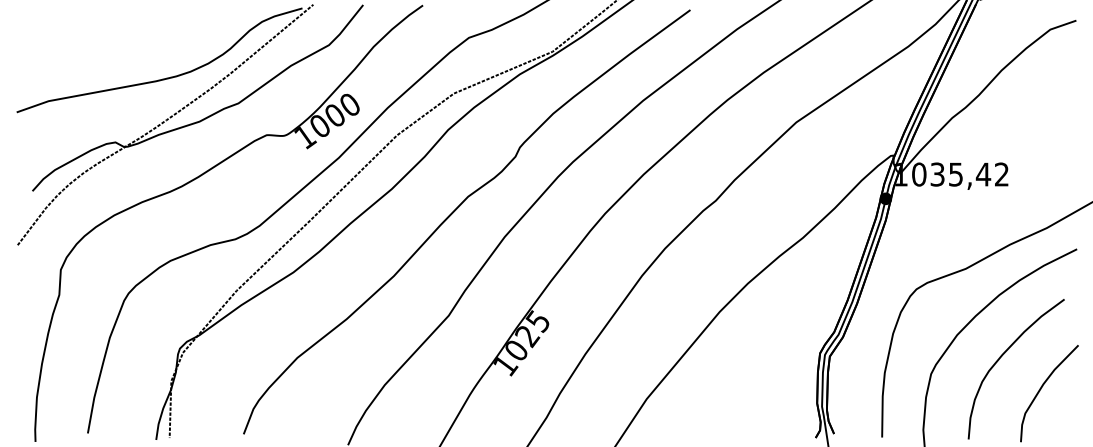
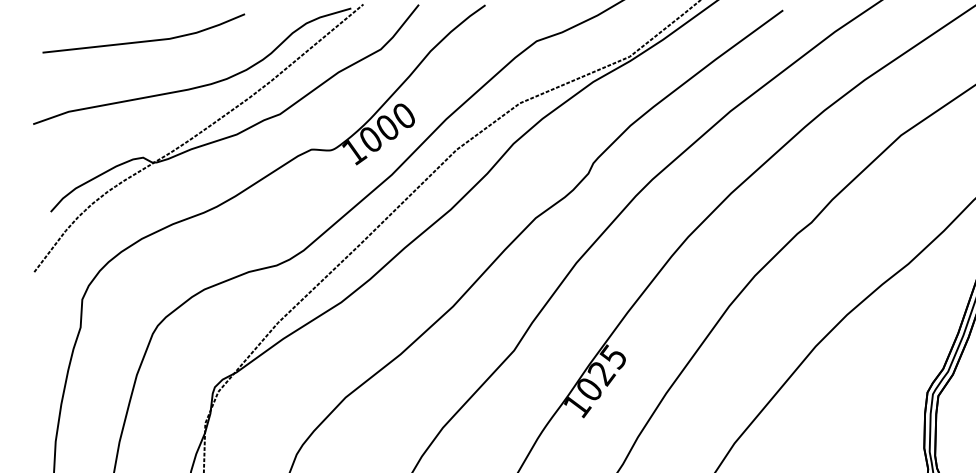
line: (119, 36) -> (147, 39), added

